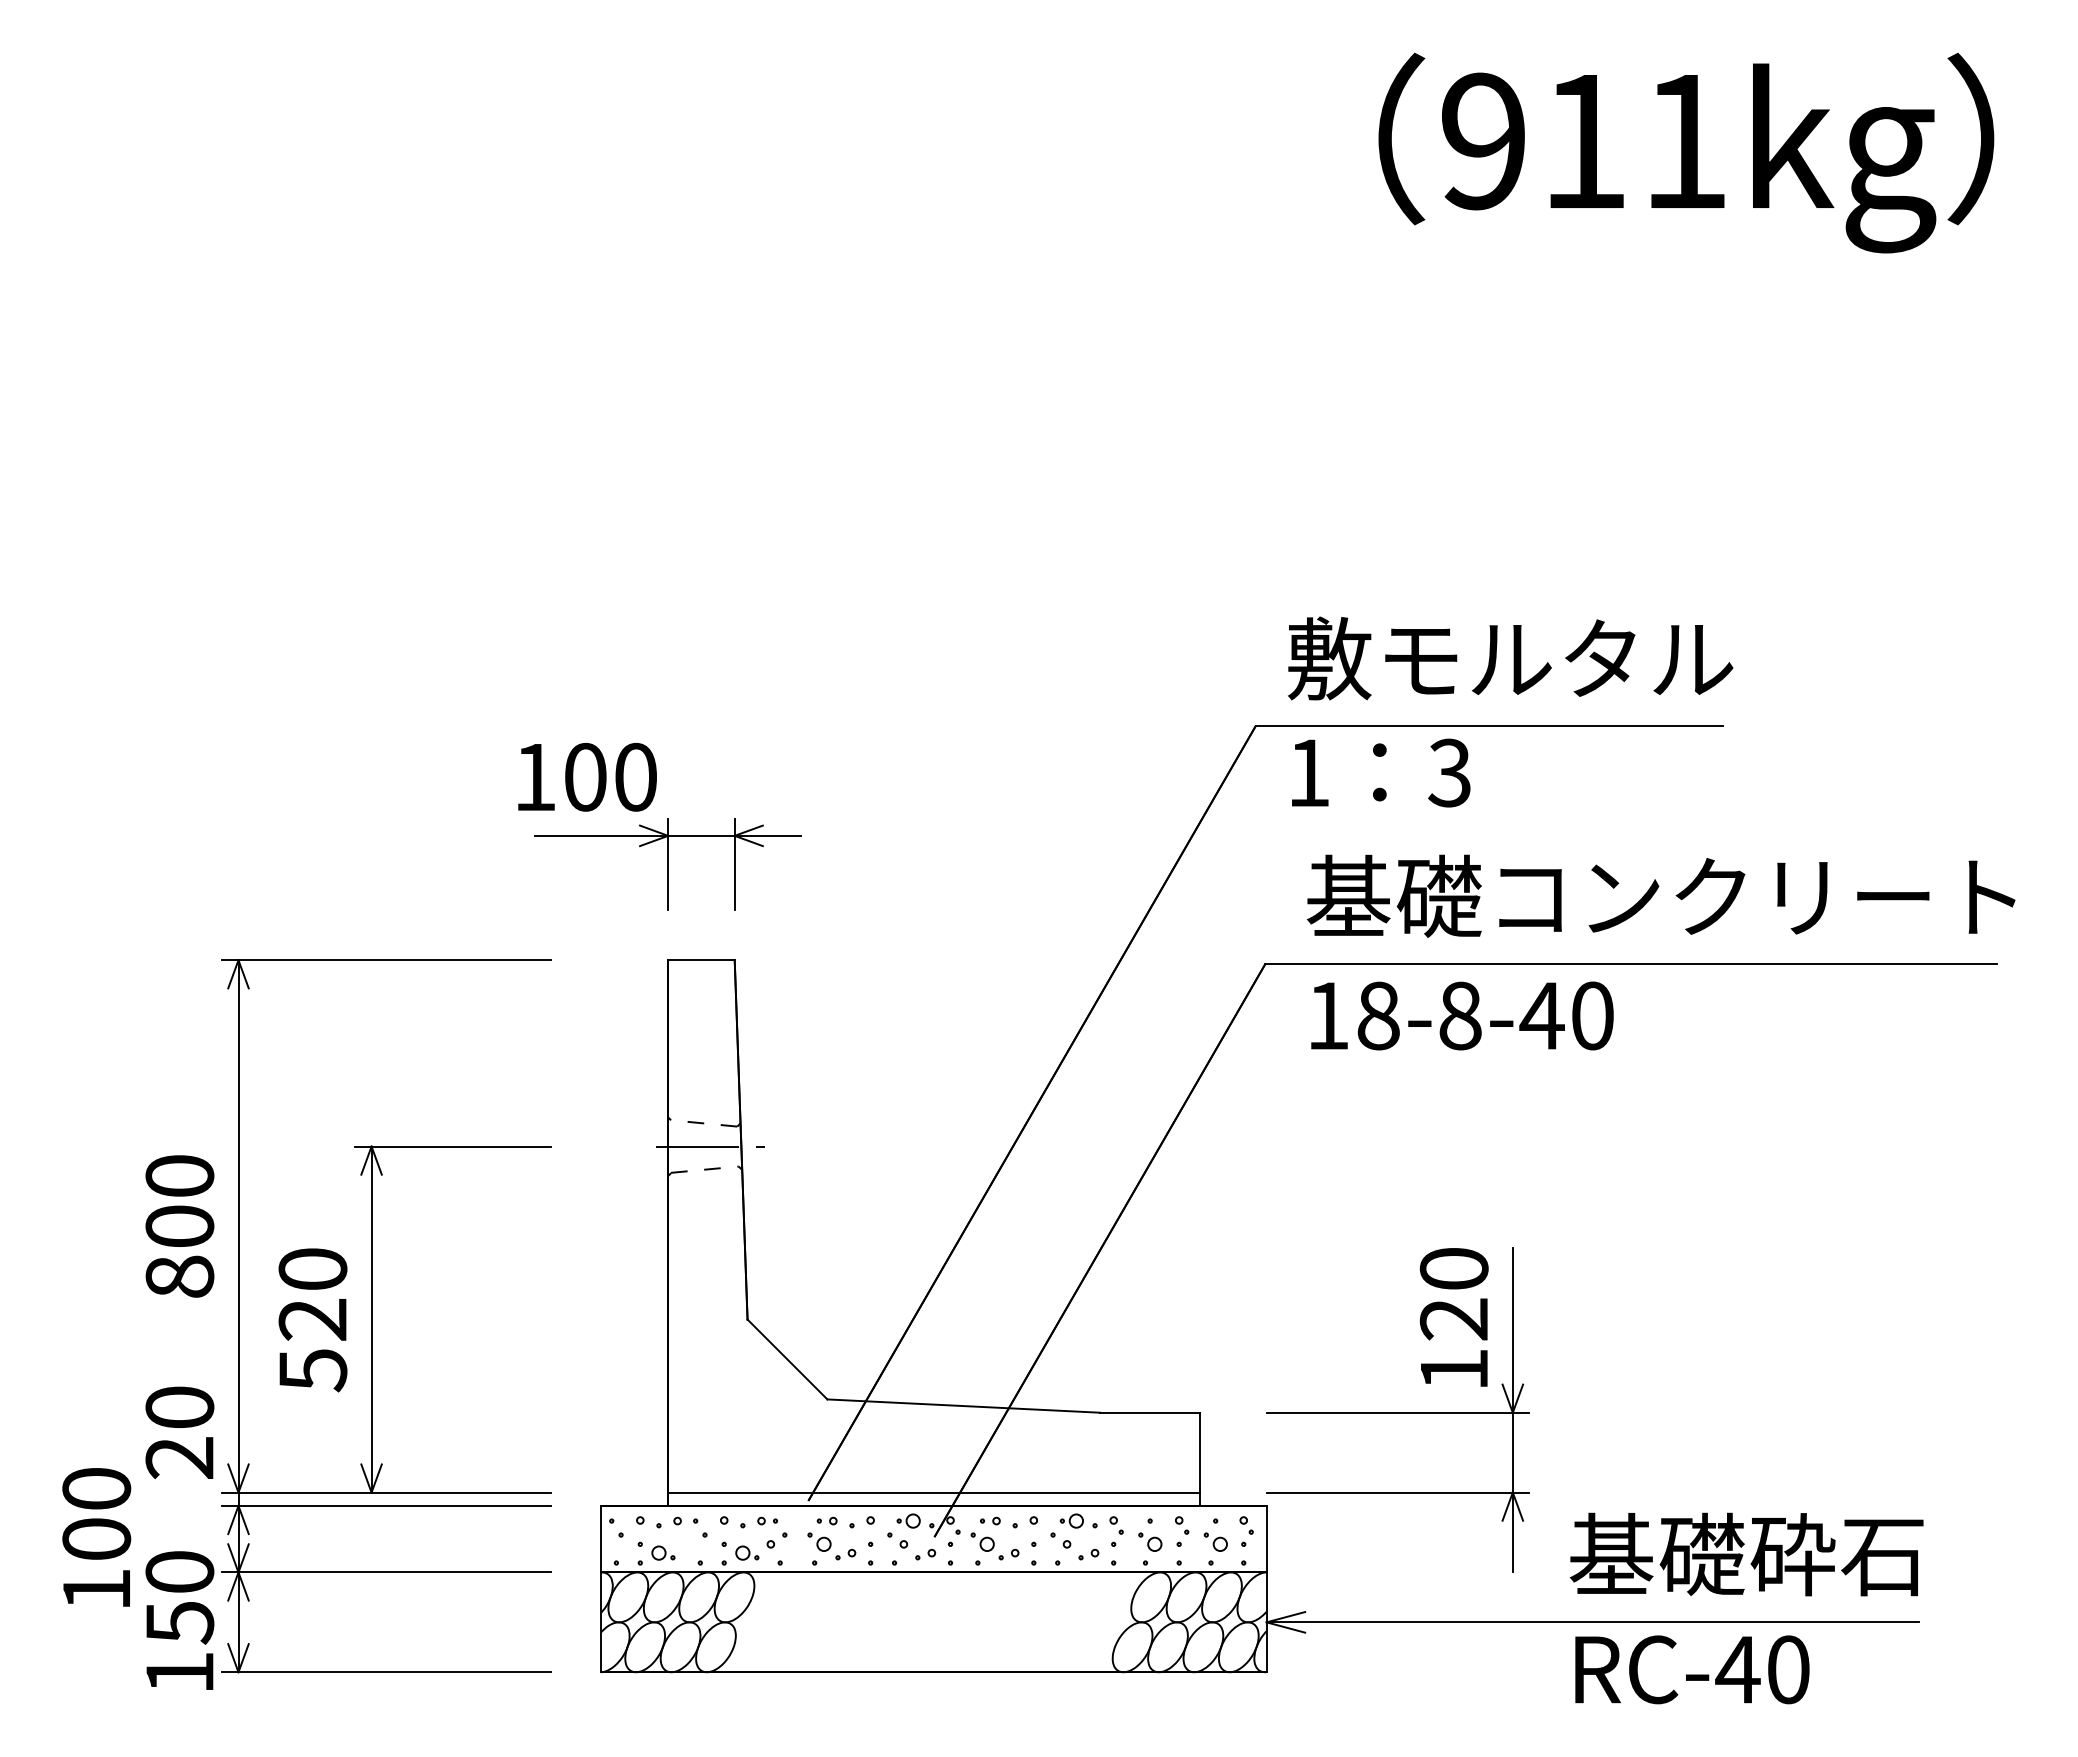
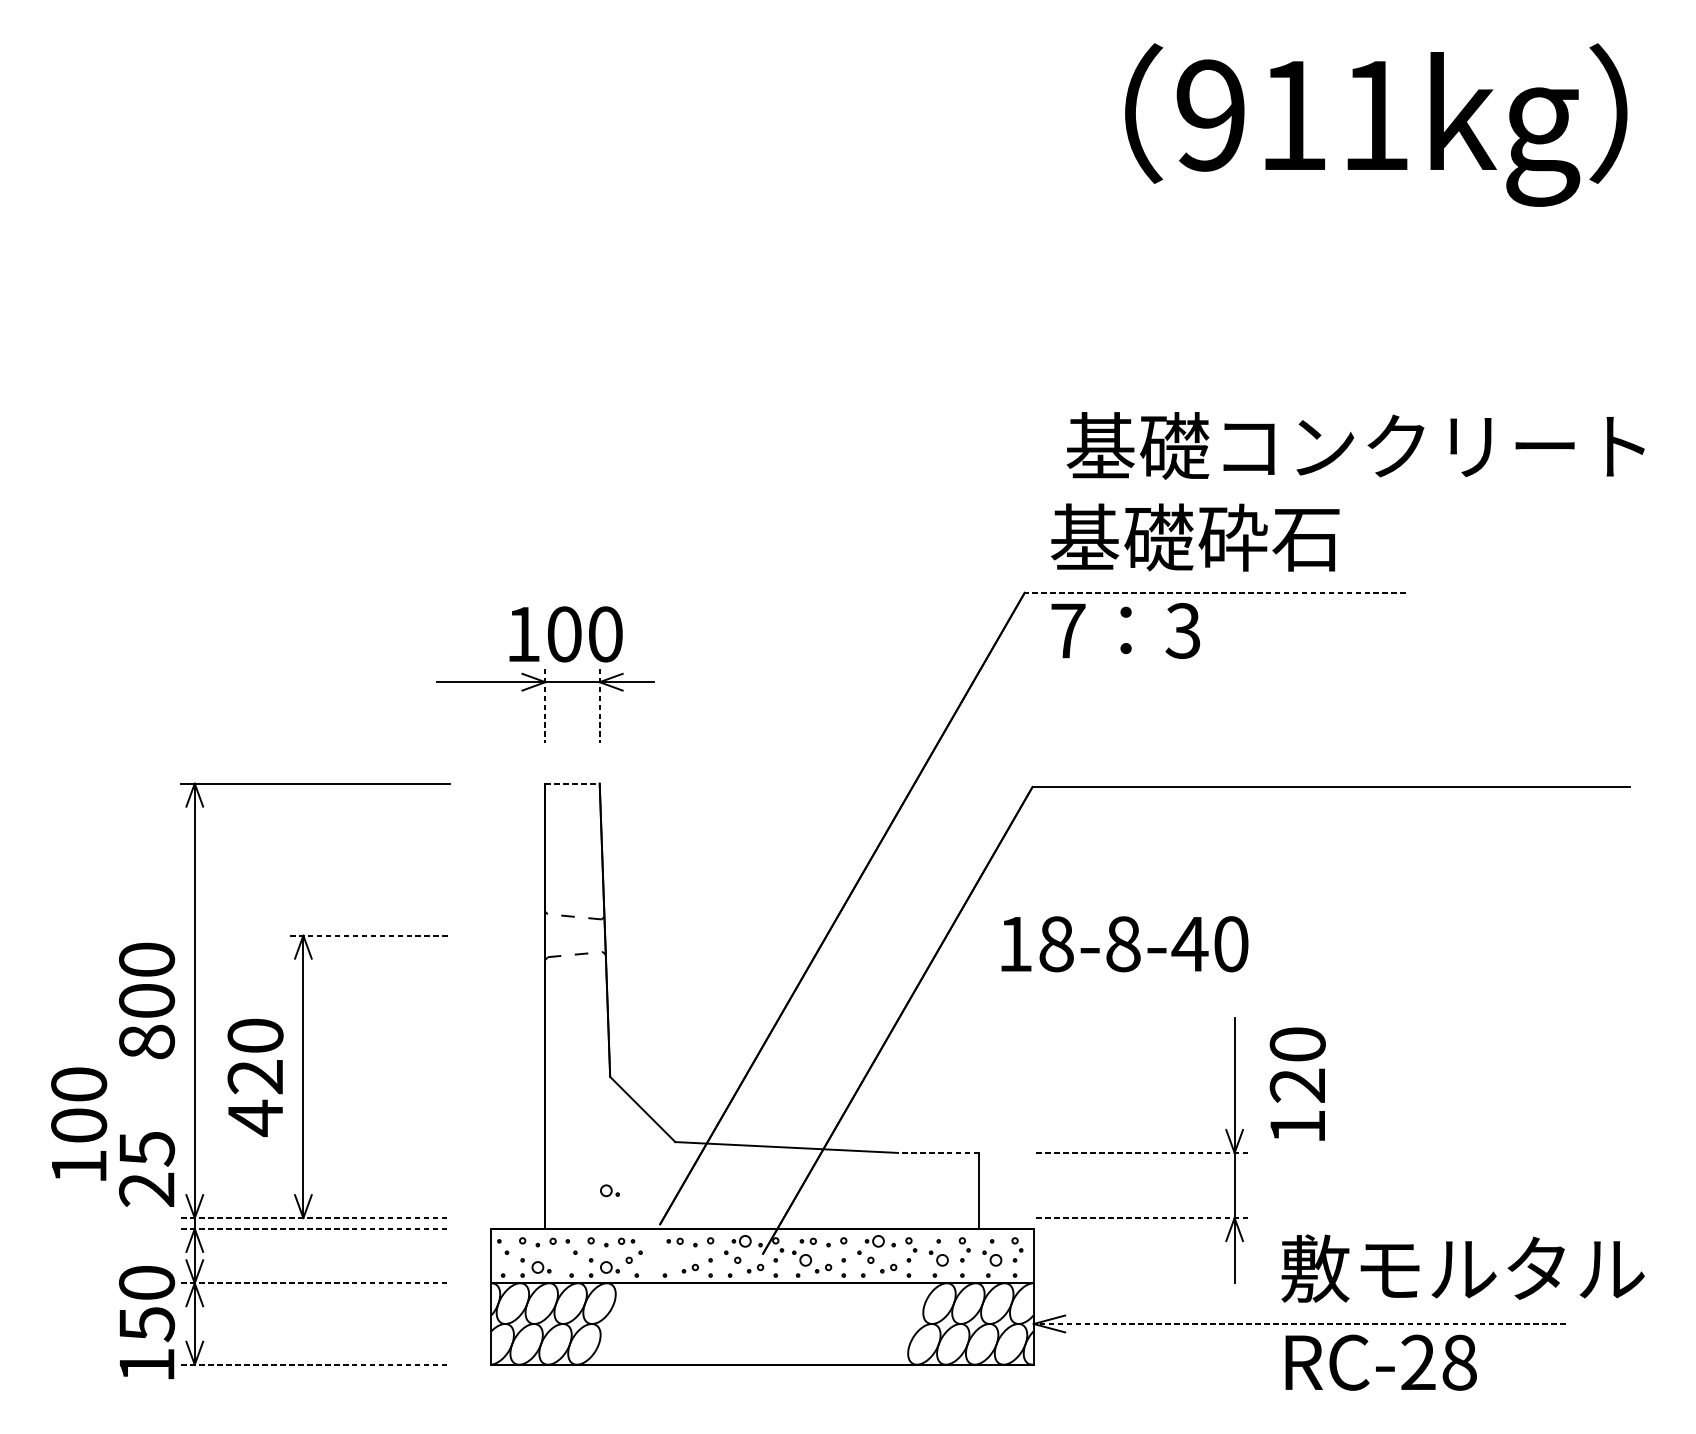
text: (1510, 658) -> (1232, 537), 敷モルタル -> 基礎砕石
line: (1489, 726) -> (1215, 592), solid -> dashed
text: (1309, 772) -> (1068, 630), 1 -> 7
text: (587, 777) -> (566, 634), moved
line: (668, 864) -> (545, 705), solid -> dashed
line: (734, 864) -> (599, 705), solid -> dashed
text: (1660, 895) -> (1355, 445), moved
line: (701, 960) -> (572, 783), solid -> dashed
text: (1462, 1015) -> (1125, 943), moved
line: (453, 1146) -> (370, 935), solid -> dashed
line: (710, 1146) -> (579, 935), removed
text: (1453, 1317) -> (1297, 1084), moved
text: (313, 1370) -> (255, 1118), 520 -> 420
text: (179, 1407) -> (146, 1148), 20 -> 25
line: (1150, 1412) -> (938, 1152), solid -> dashed
line: (1397, 1412) -> (1140, 1152), solid -> dashed
part: (747, 1458) -> (610, 1190), added
line: (386, 1492) -> (315, 1218), solid -> dashed
line: (933, 1492) -> (761, 1218), removed
line: (1397, 1492) -> (1140, 1218), solid -> dashed
line: (386, 1505) -> (315, 1228), solid -> dashed
text: (96, 1537) -> (78, 1124), moved
part: (819, 1541) -> (668, 1258), removed
text: (1792, 1554) -> (1462, 1268), 基礎砕石 -> 敷モルタル
line: (386, 1572) -> (315, 1283), solid -> dashed
line: (1592, 1622) -> (1299, 1324), solid -> dashed
text: (1762, 1669) -> (1438, 1362), RC-40 -> RC-28
line: (386, 1672) -> (315, 1364), solid -> dashed

